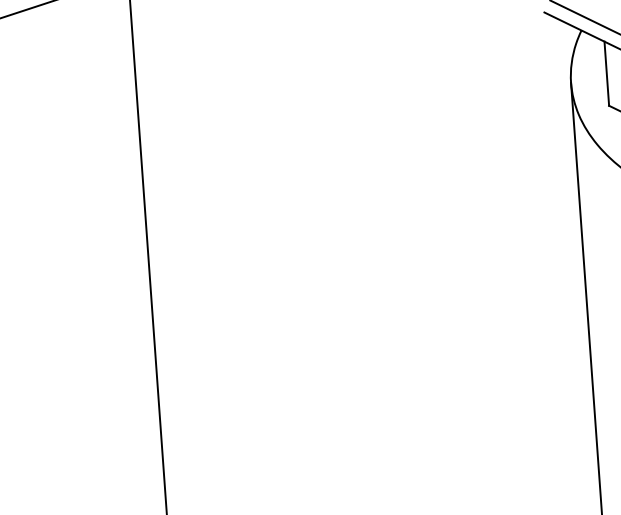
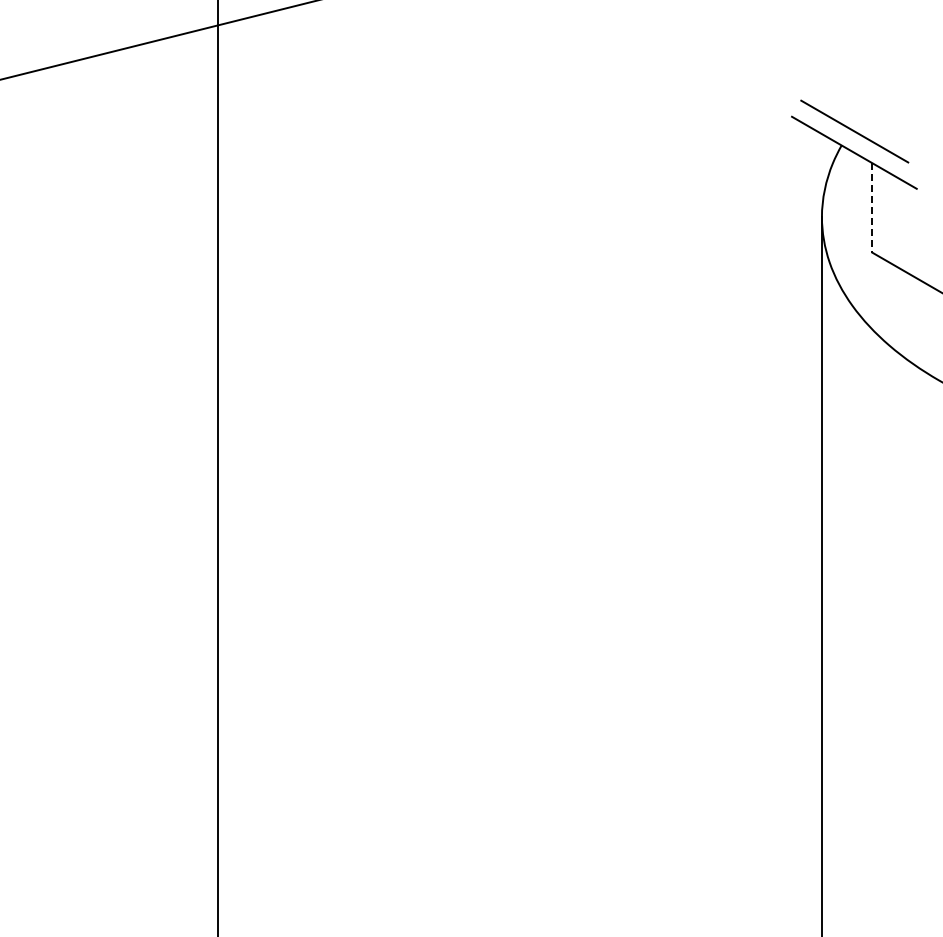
line: (606, 73) -> (872, 207), solid -> dashed

